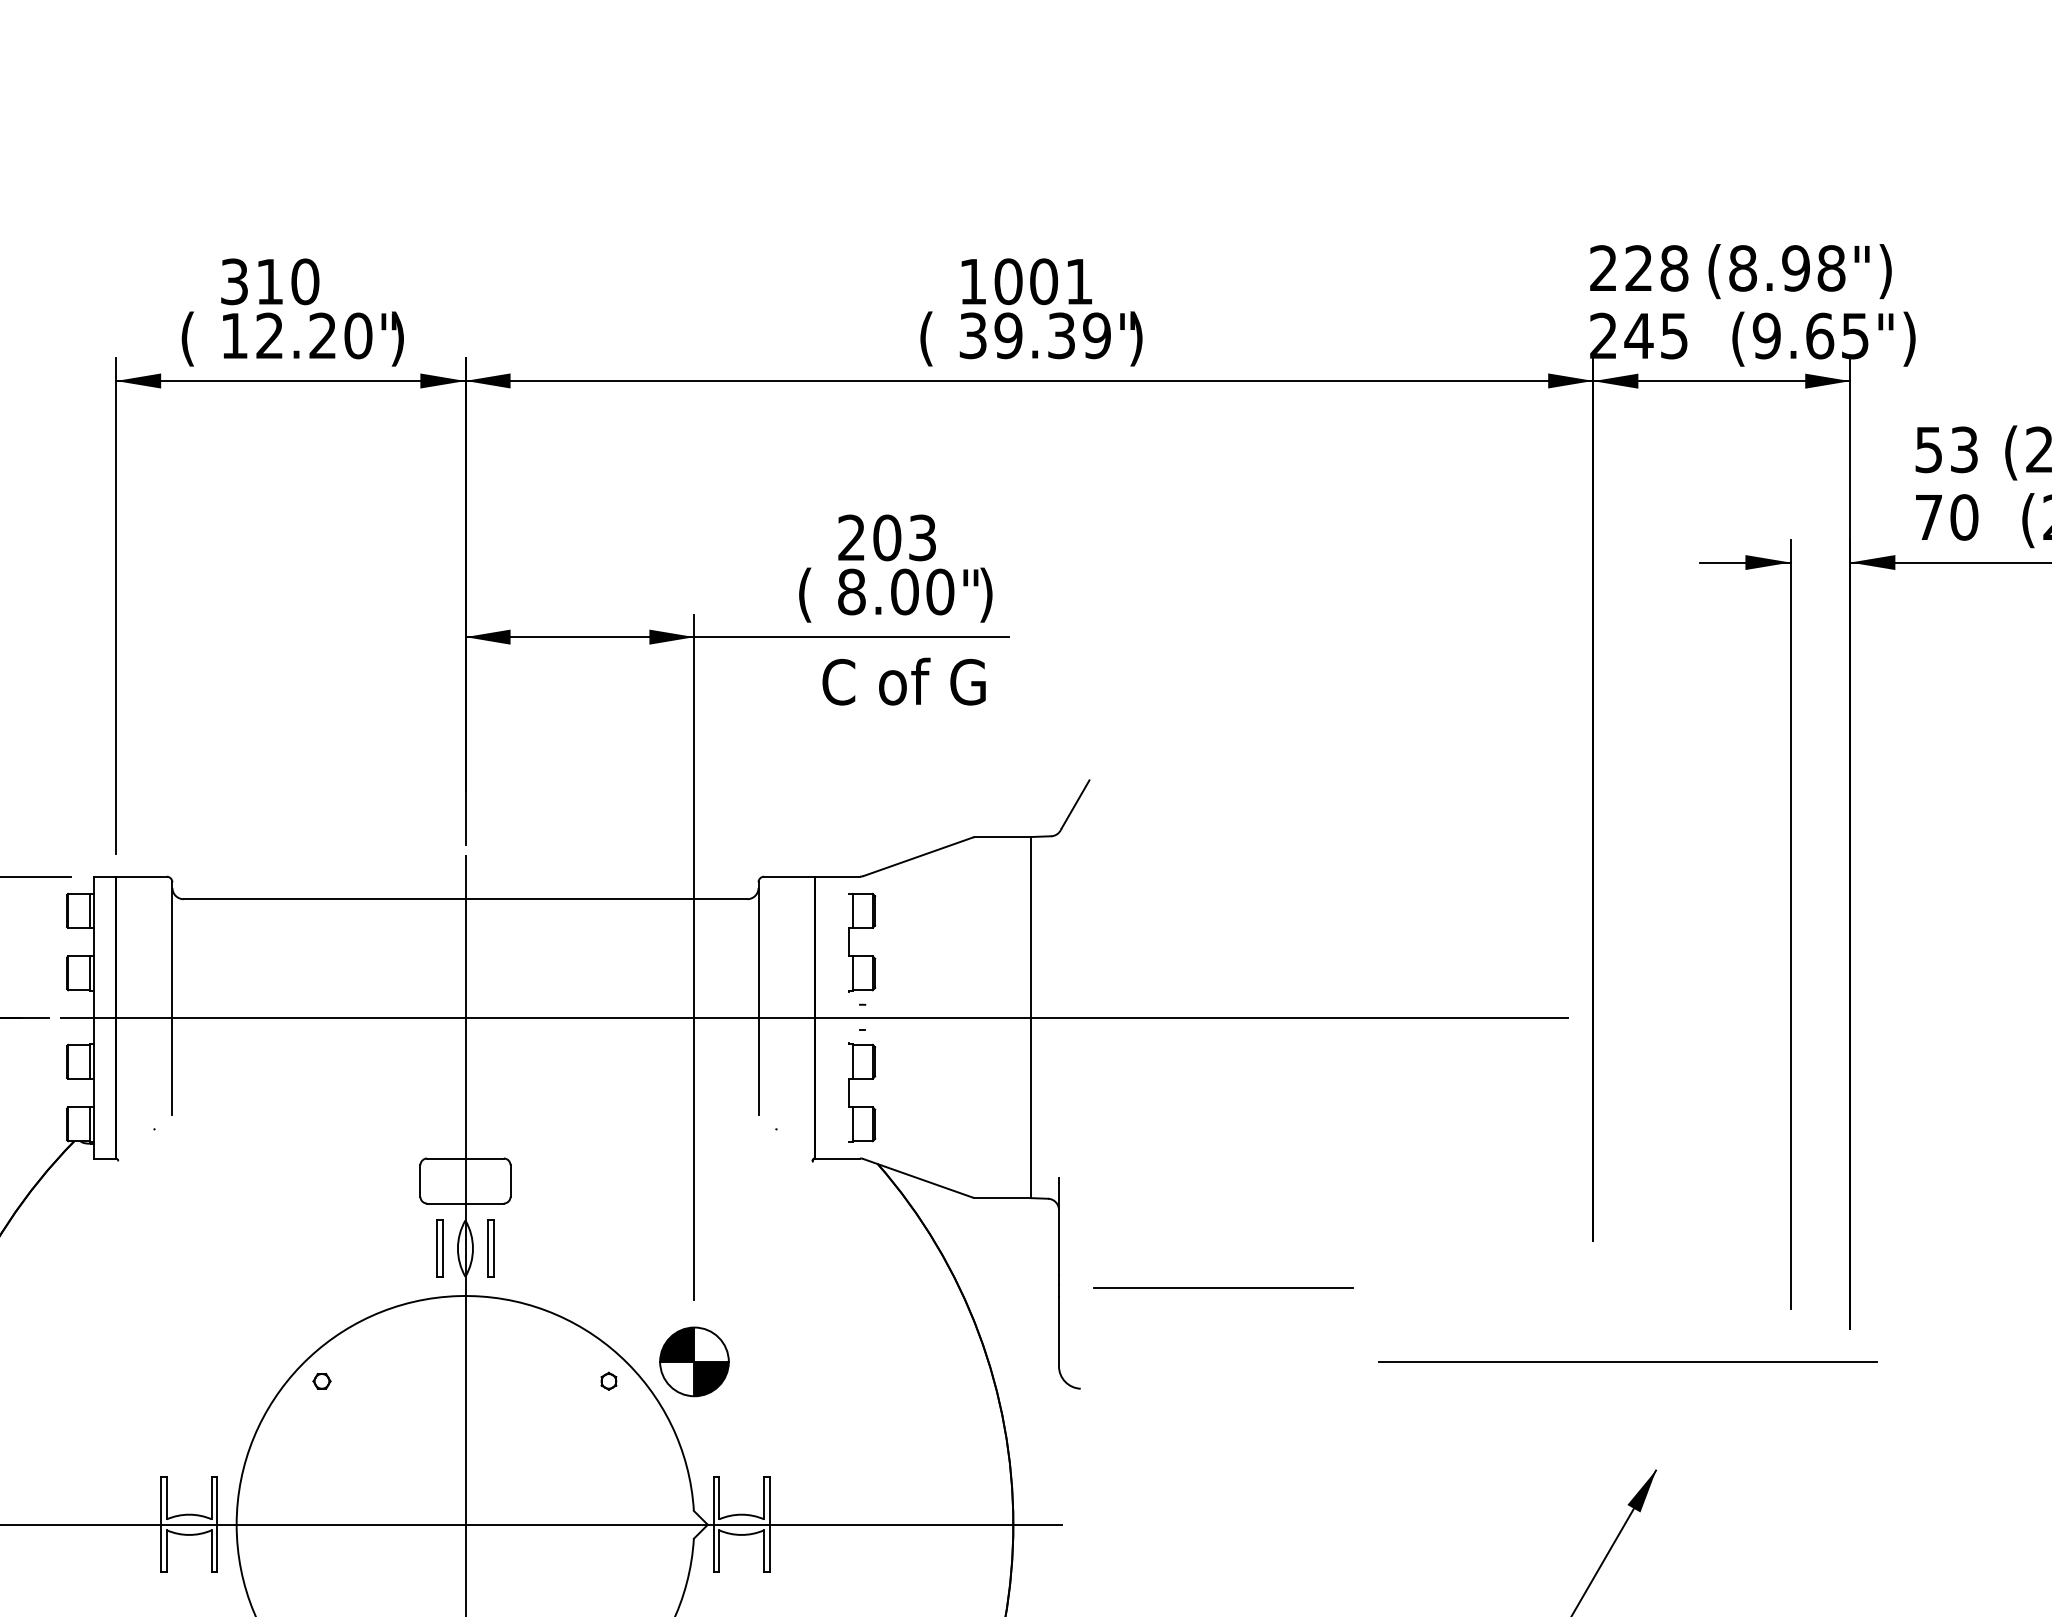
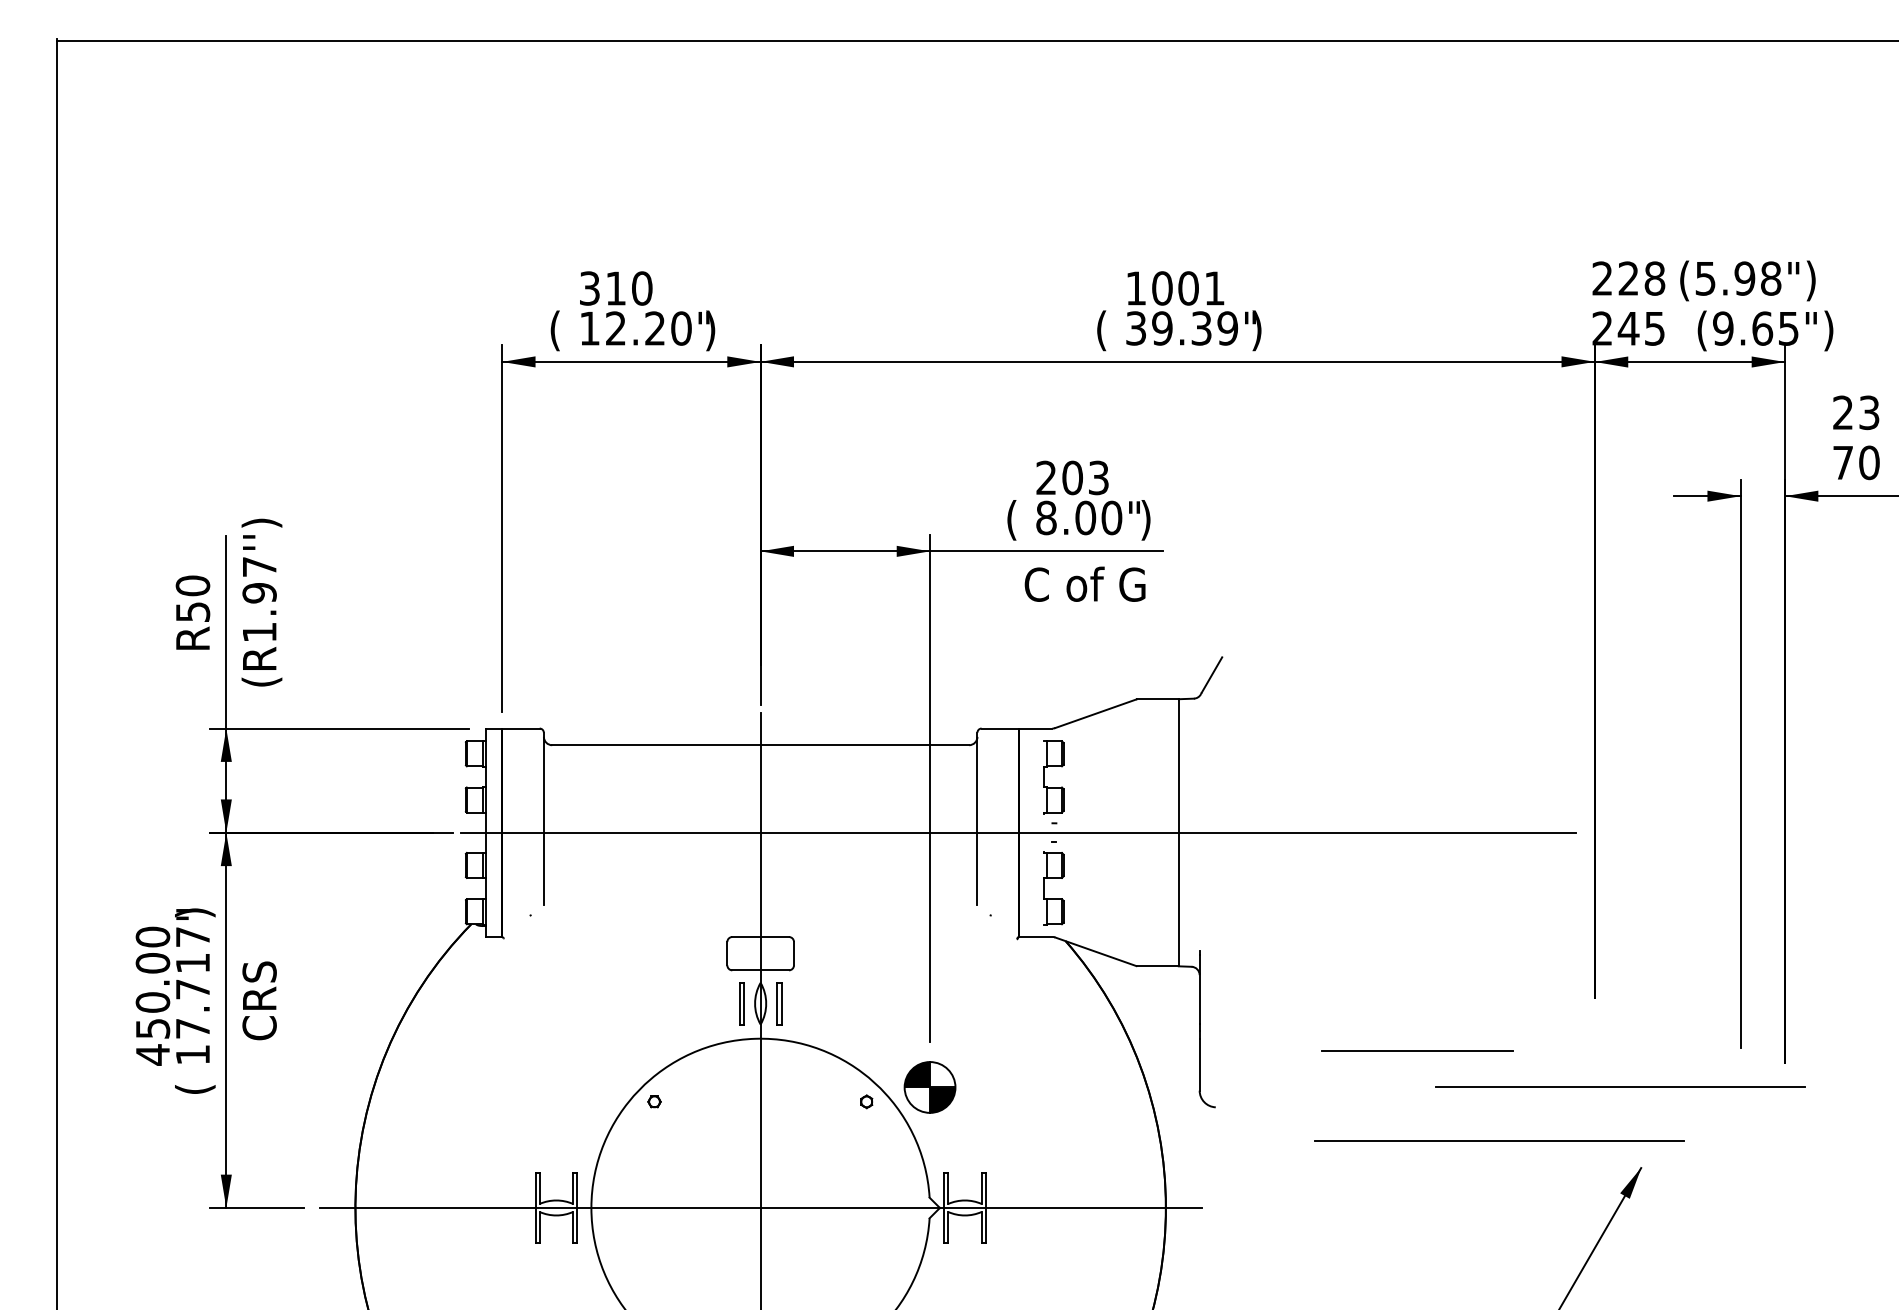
text: (1742, 268) -> (1705, 278), (8.98") -> (5.98")
text: (1928, 449) -> (1842, 412), 53 -> 23
line: (1223, 1287) -> (1417, 1050), moved
line: (1464, 1433) -> (1499, 1140), added

